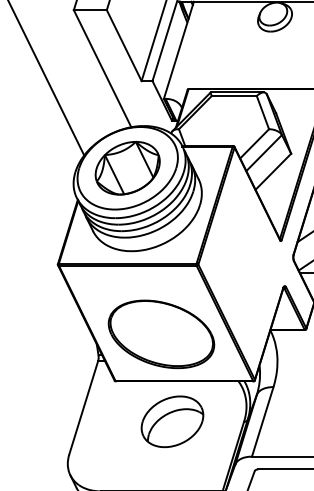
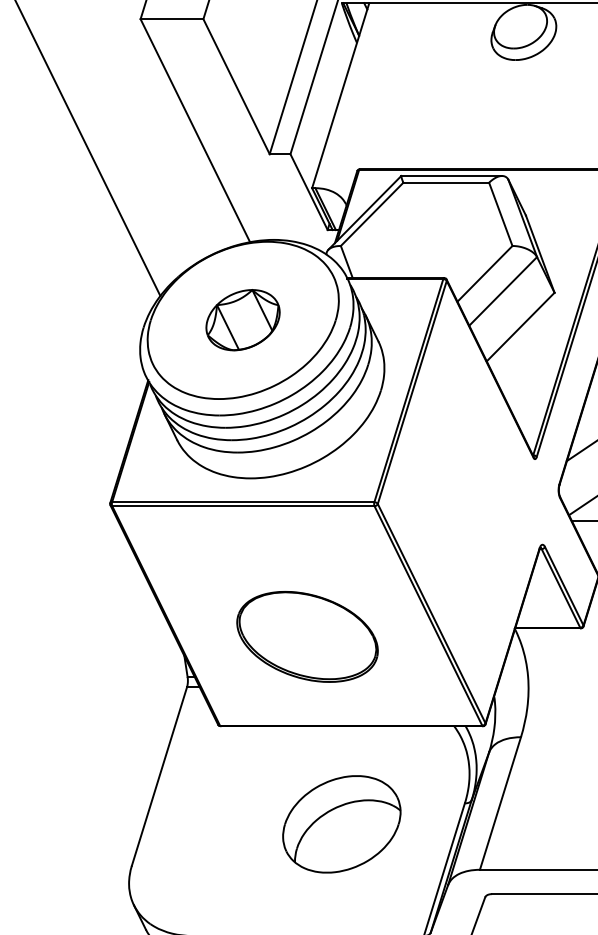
part: (127, 167) -> (242, 318), size x0.6
part: (161, 334) -> (307, 637), size x0.7
part: (172, 421) -> (341, 823), moved

